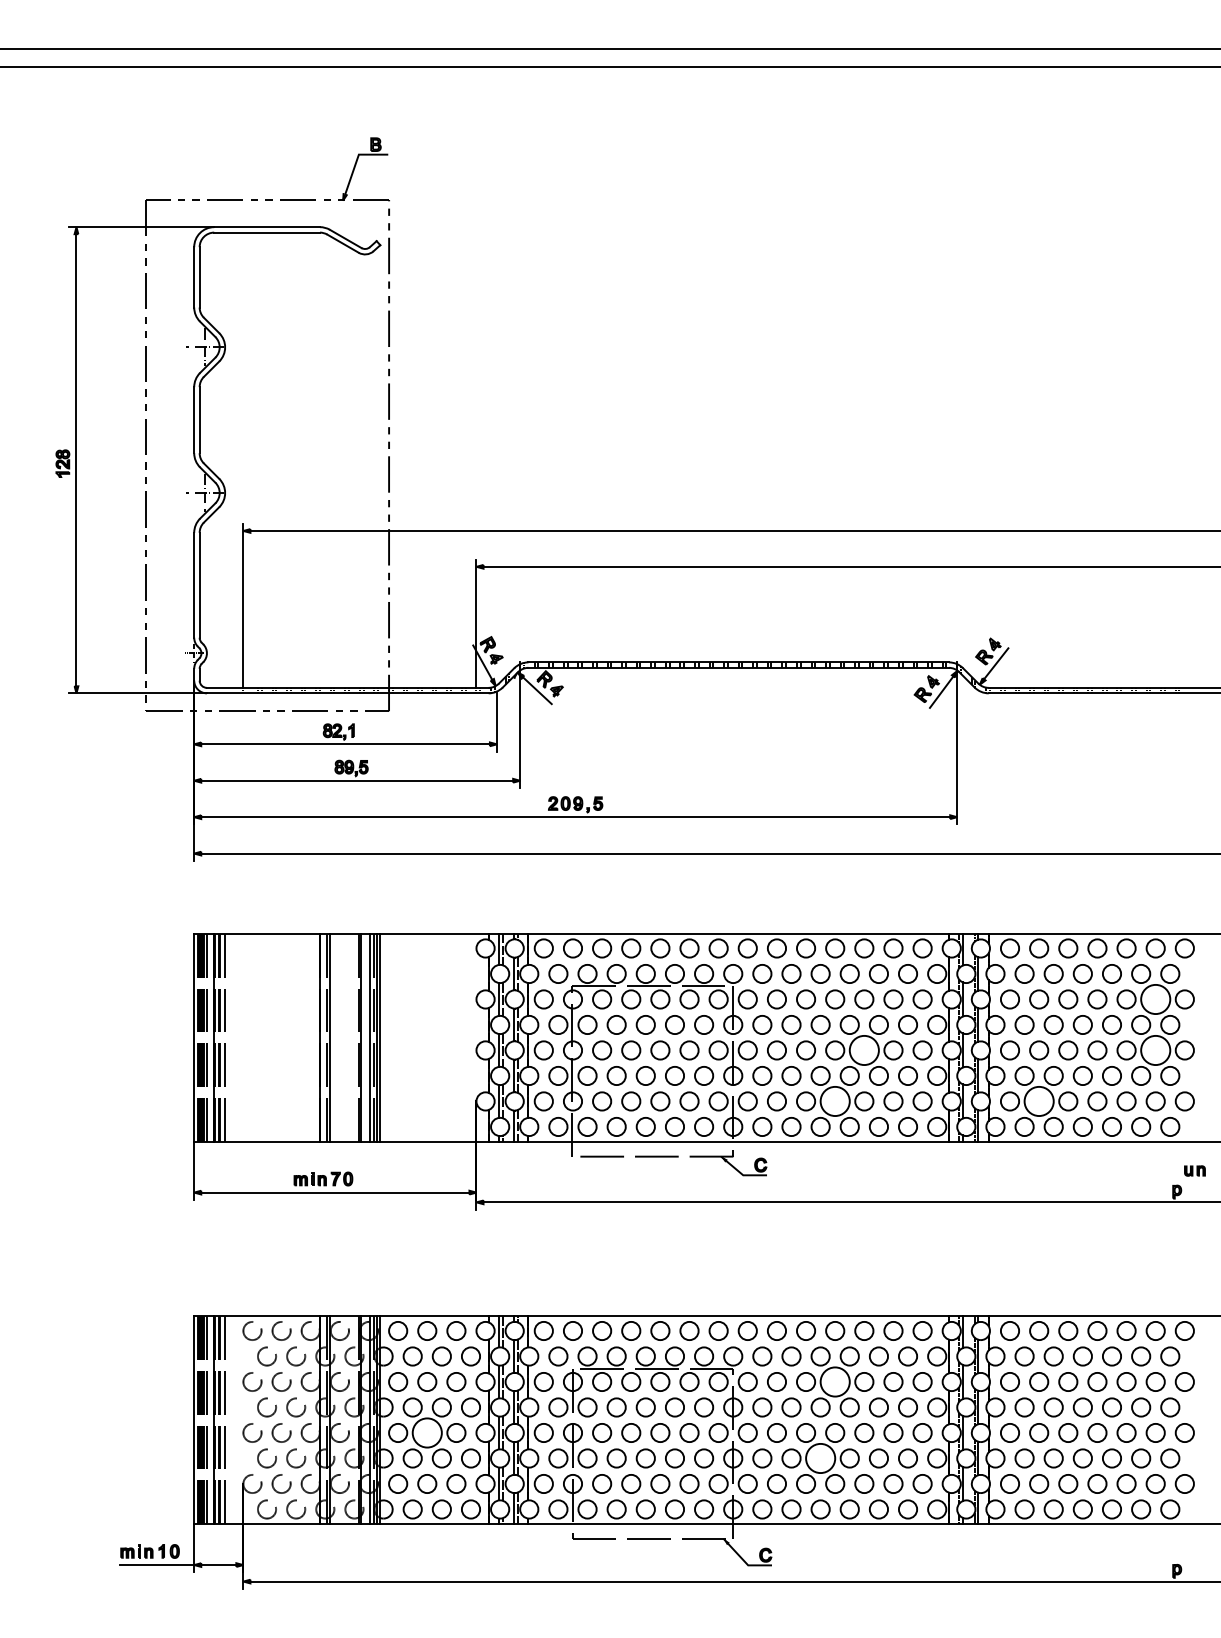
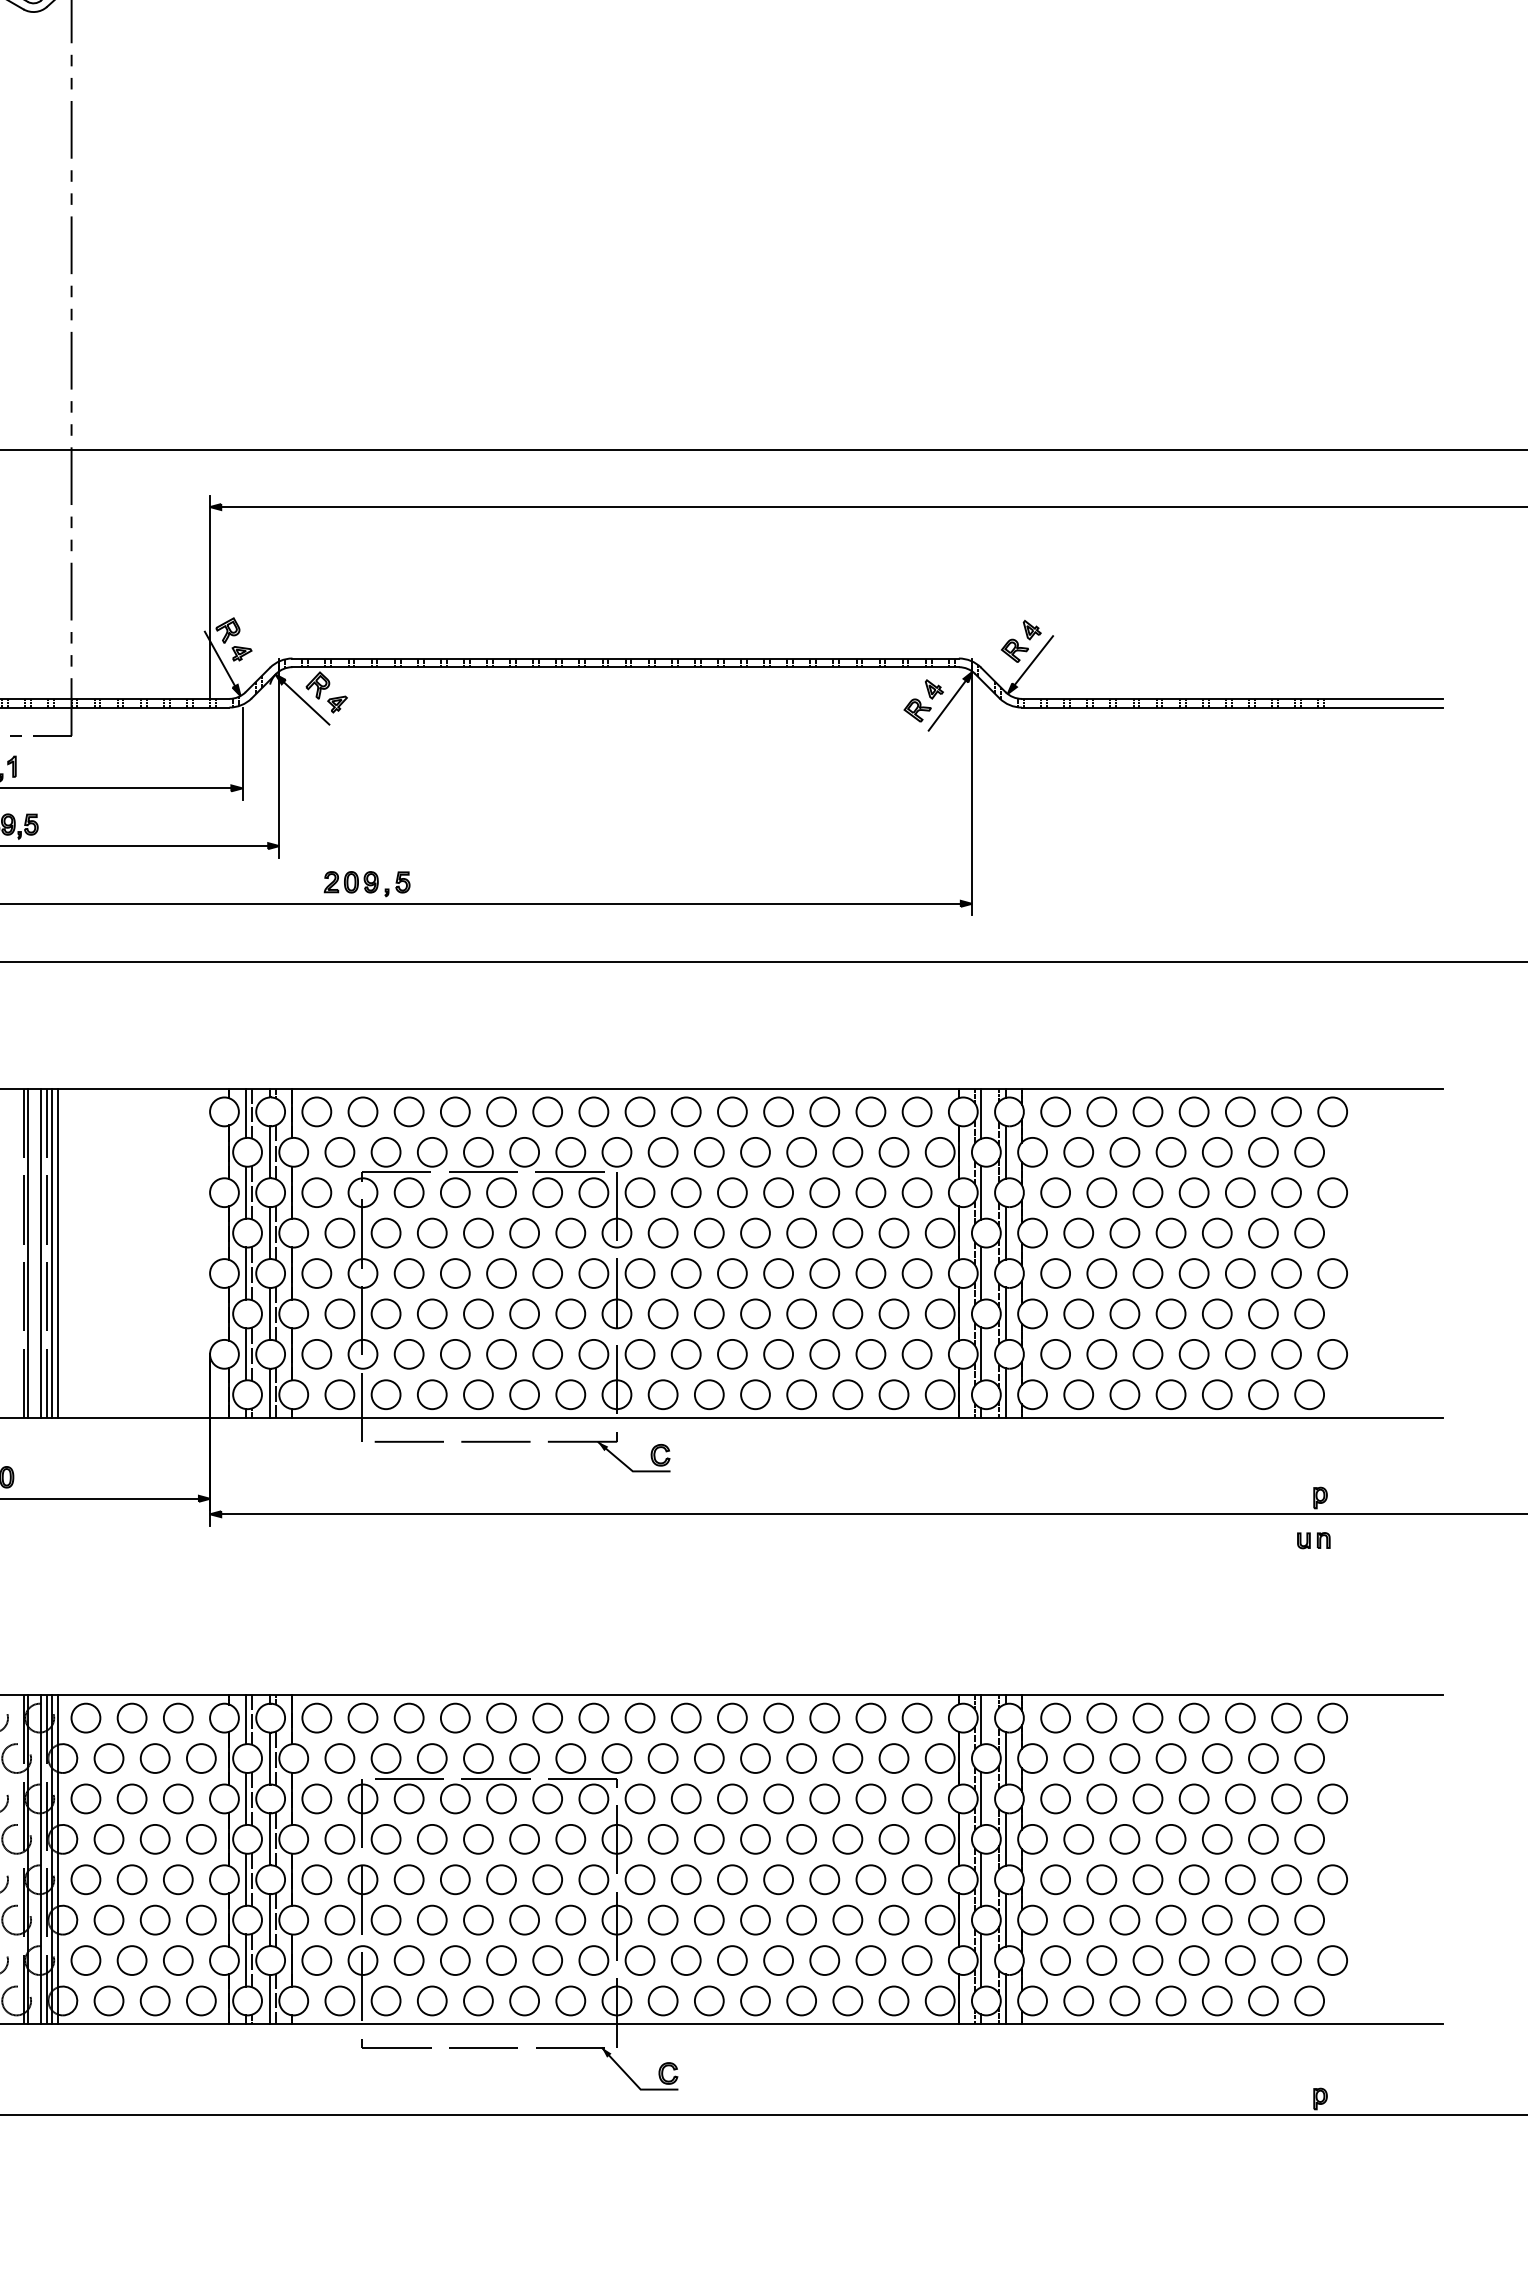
circle: (1155, 999) -> (1286, 1192), size x0.62
circle: (864, 1050) -> (824, 1273), size x0.62
circle: (1155, 1050) -> (1286, 1273), size x0.62
circle: (835, 1101) -> (779, 1354), size x0.62
circle: (1039, 1101) -> (1102, 1354), size x0.62
part: (1194, 1170) -> (1313, 1539), moved
circle: (835, 1381) -> (779, 1798), size x0.62
circle: (427, 1432) -> (132, 1878), size x0.62
circle: (820, 1458) -> (755, 1920), size x0.62

